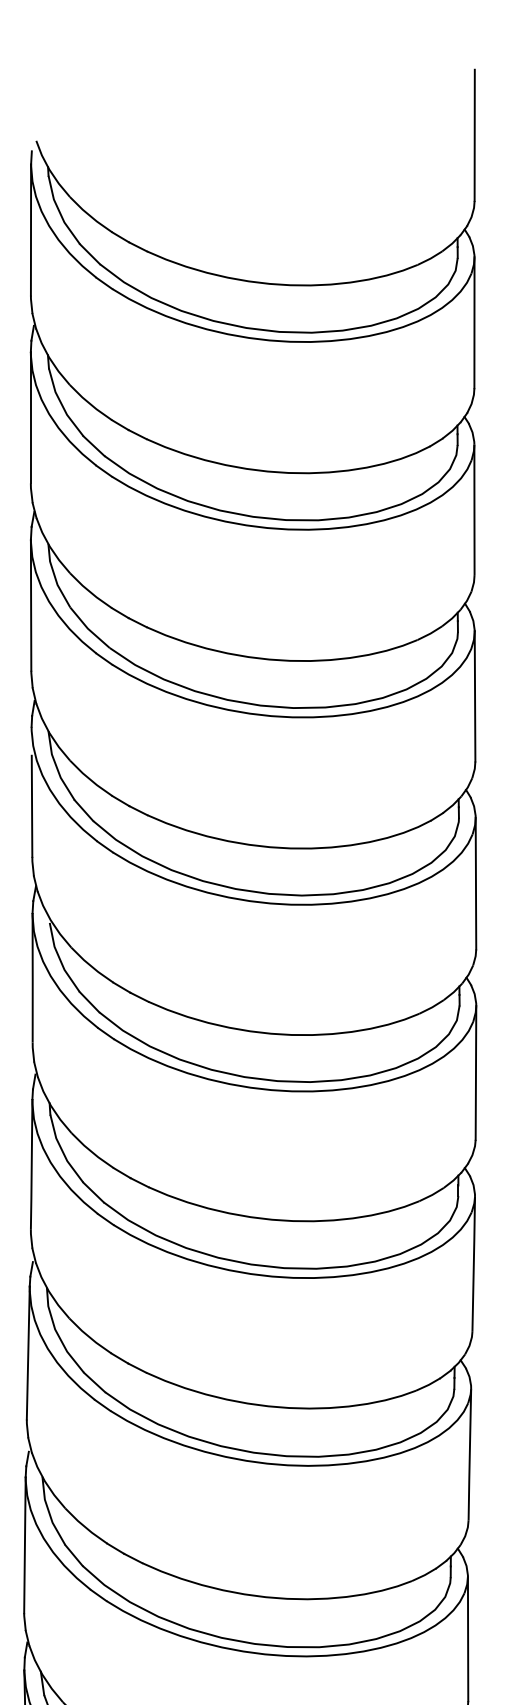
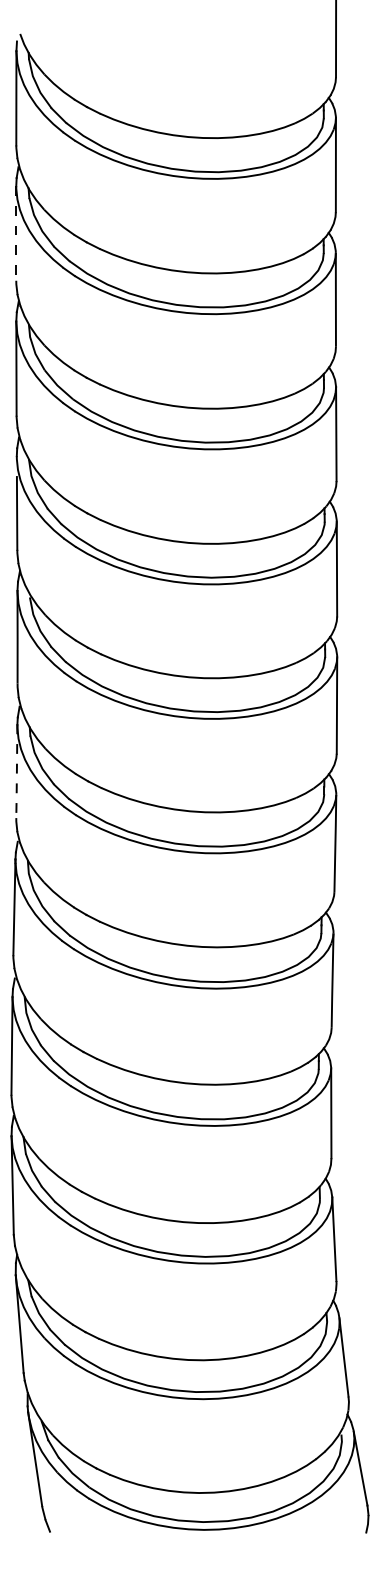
line: (31, 417) -> (16, 233), solid -> dashed
line: (31, 1164) -> (16, 771), solid -> dashed

